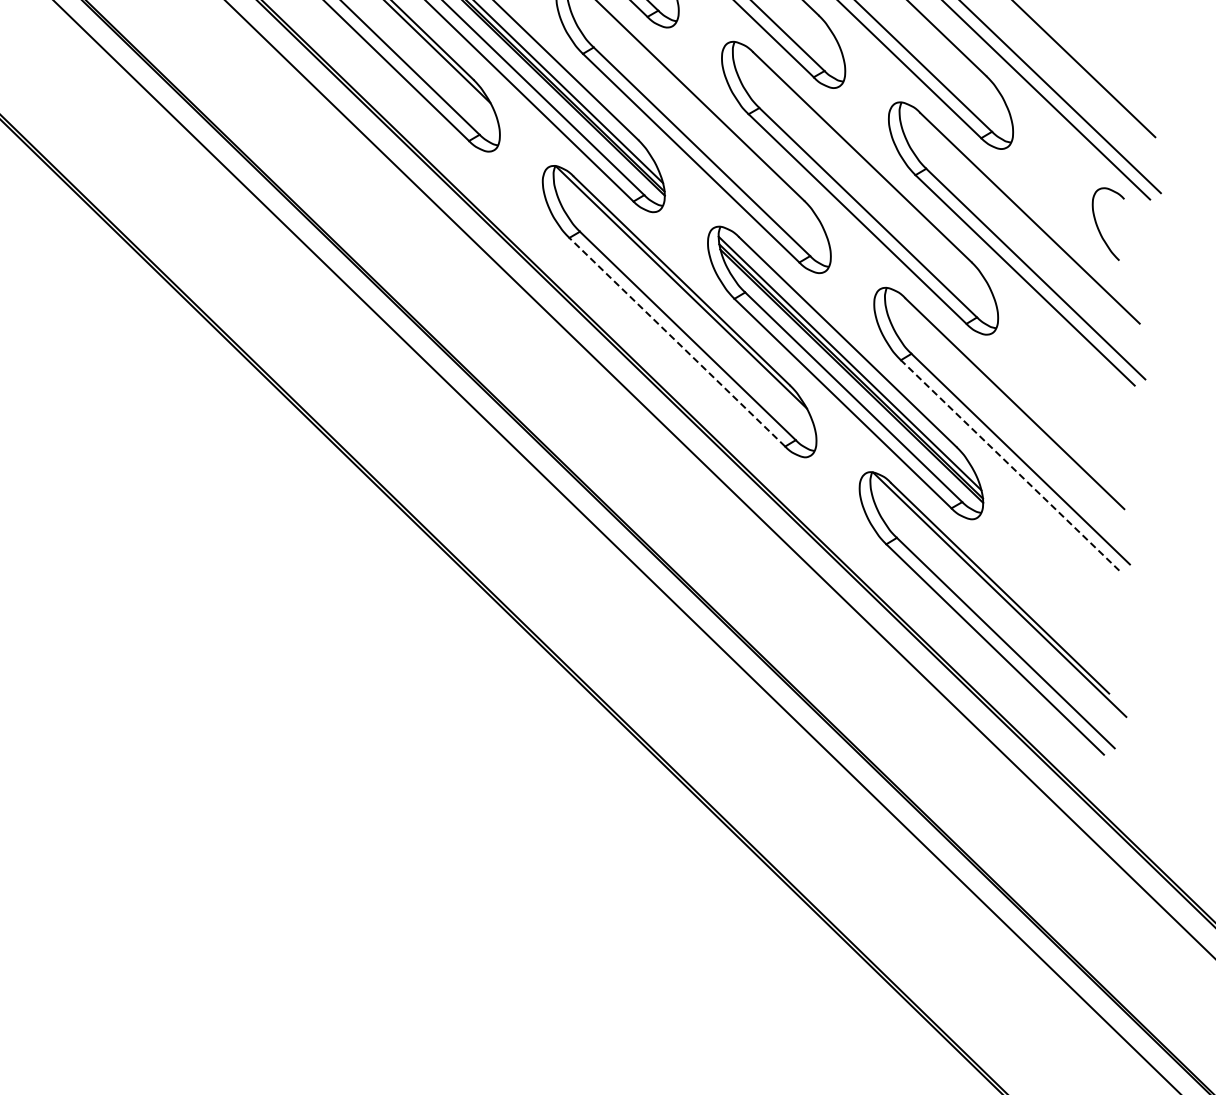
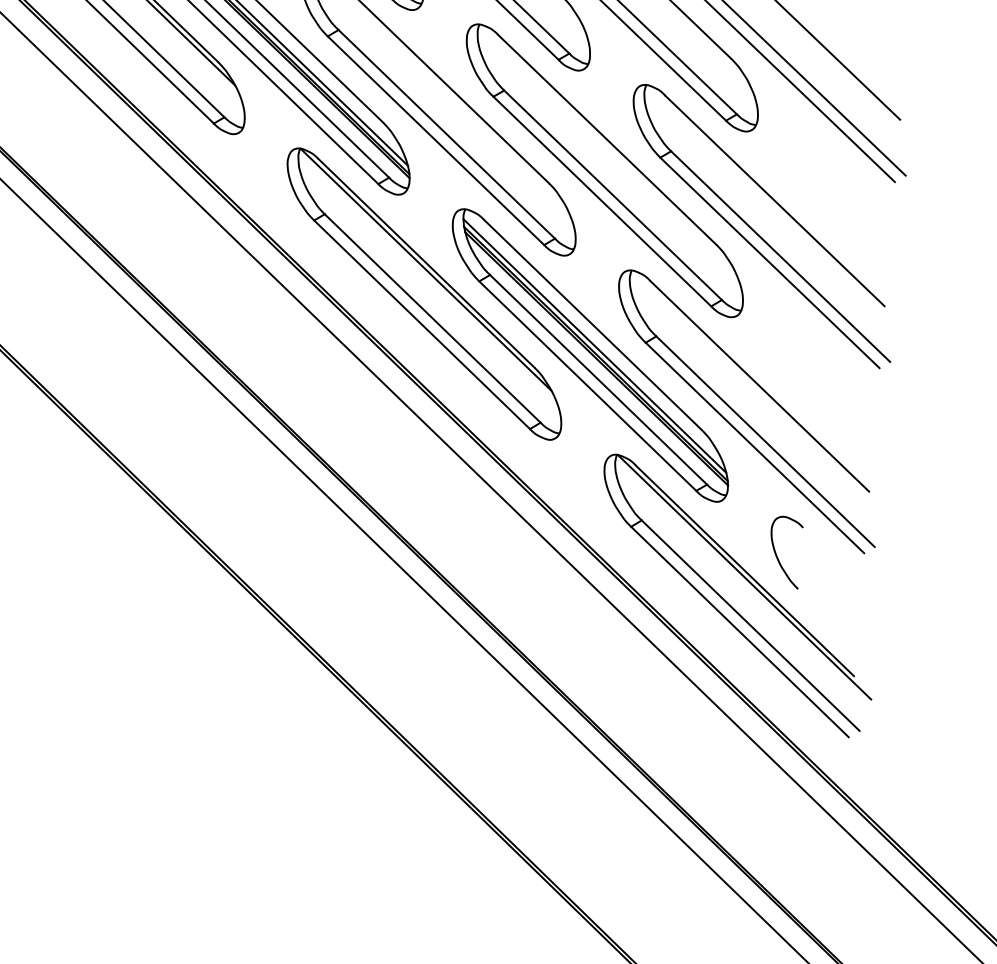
curve: (1099, 228) -> (778, 557), moved
line: (676, 341) -> (421, 324), dashed -> solid
line: (1010, 465) -> (755, 448), dashed -> solid

